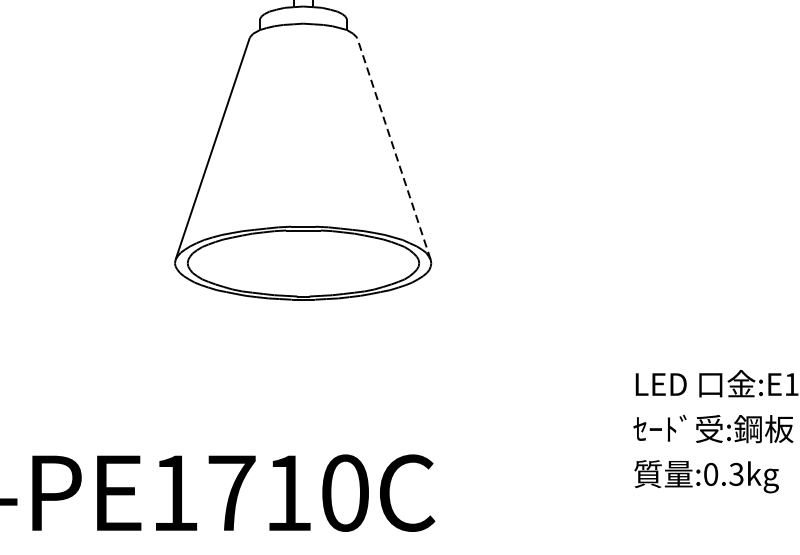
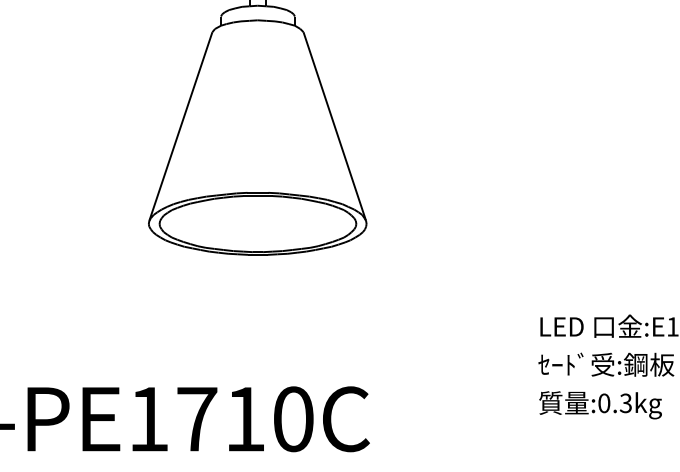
line: (393, 148) -> (334, 126), dashed -> solid

